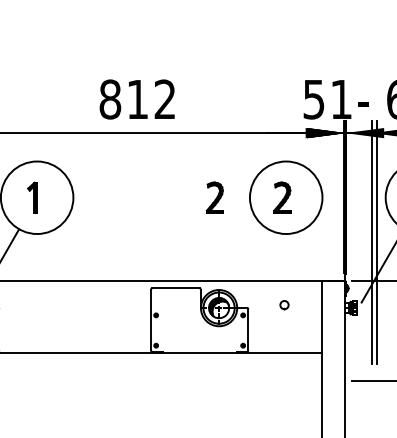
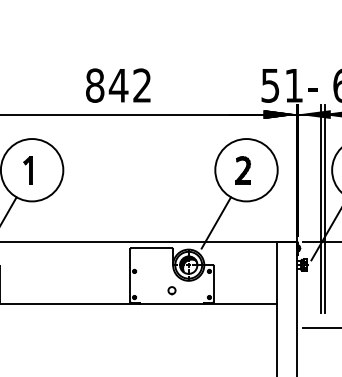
text: (137, 99) -> (118, 85), 812 -> 842
part: (214, 198) -> (184, 170), removed
line: (251, 258) -> (216, 222), added
part: (283, 304) -> (171, 290), moved

